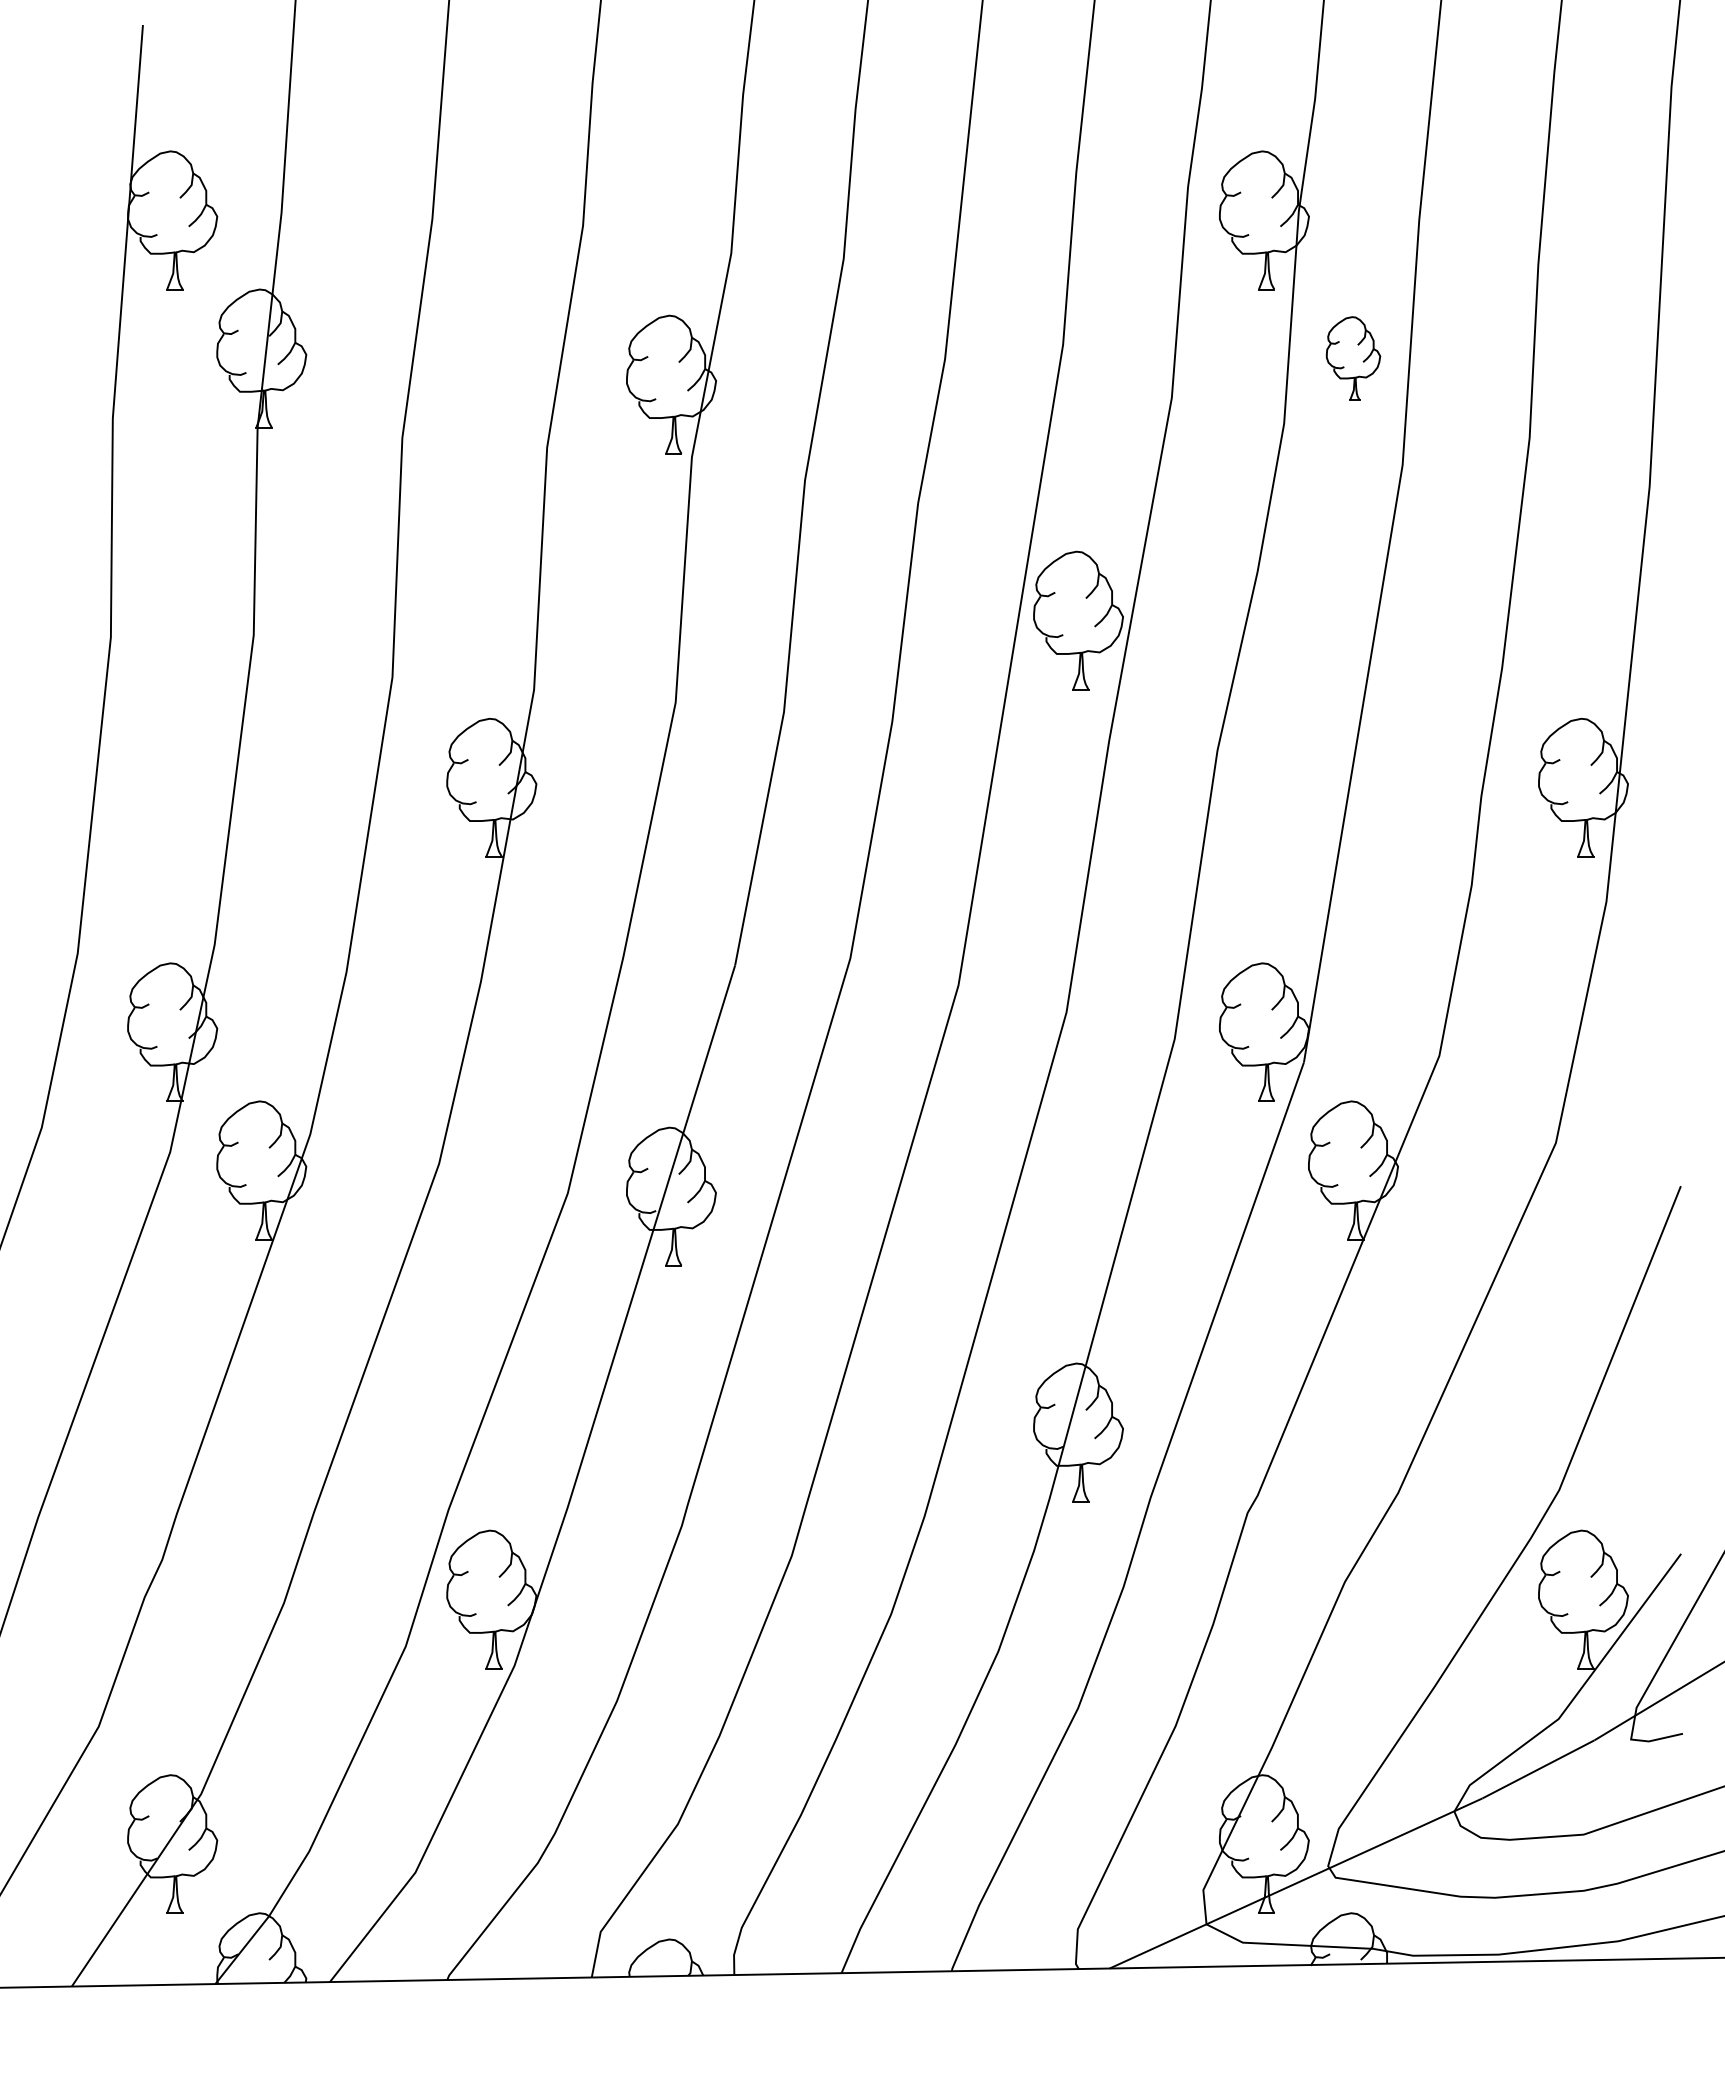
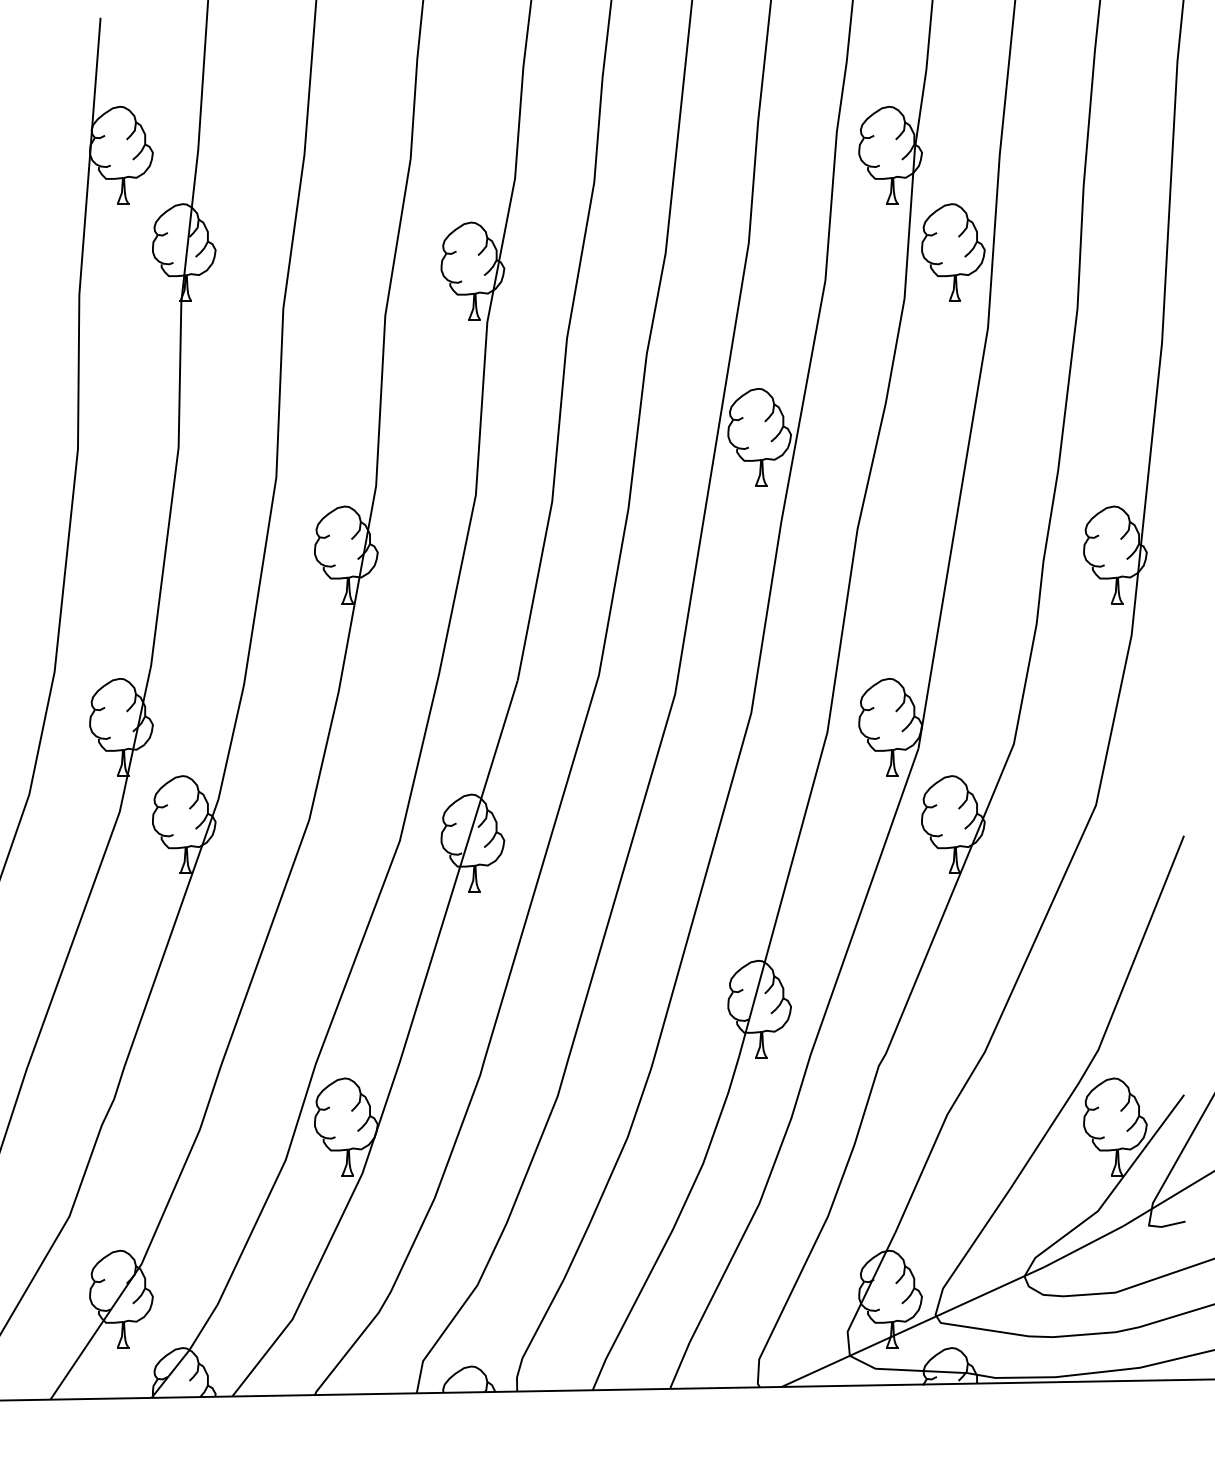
part: (1353, 358) -> (953, 252), size x1.67

